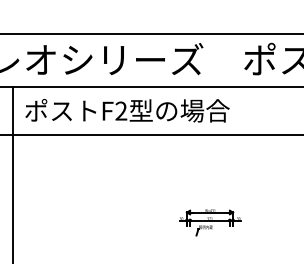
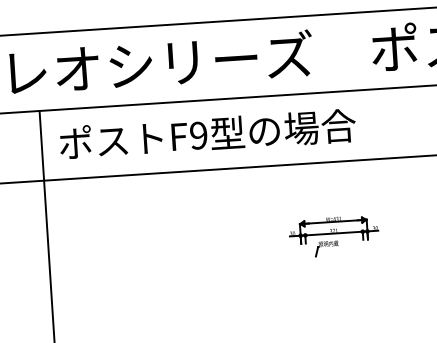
text: (121, 111) -> (199, 136), F2 -> F9
part: (210, 222) -> (334, 236), moved

